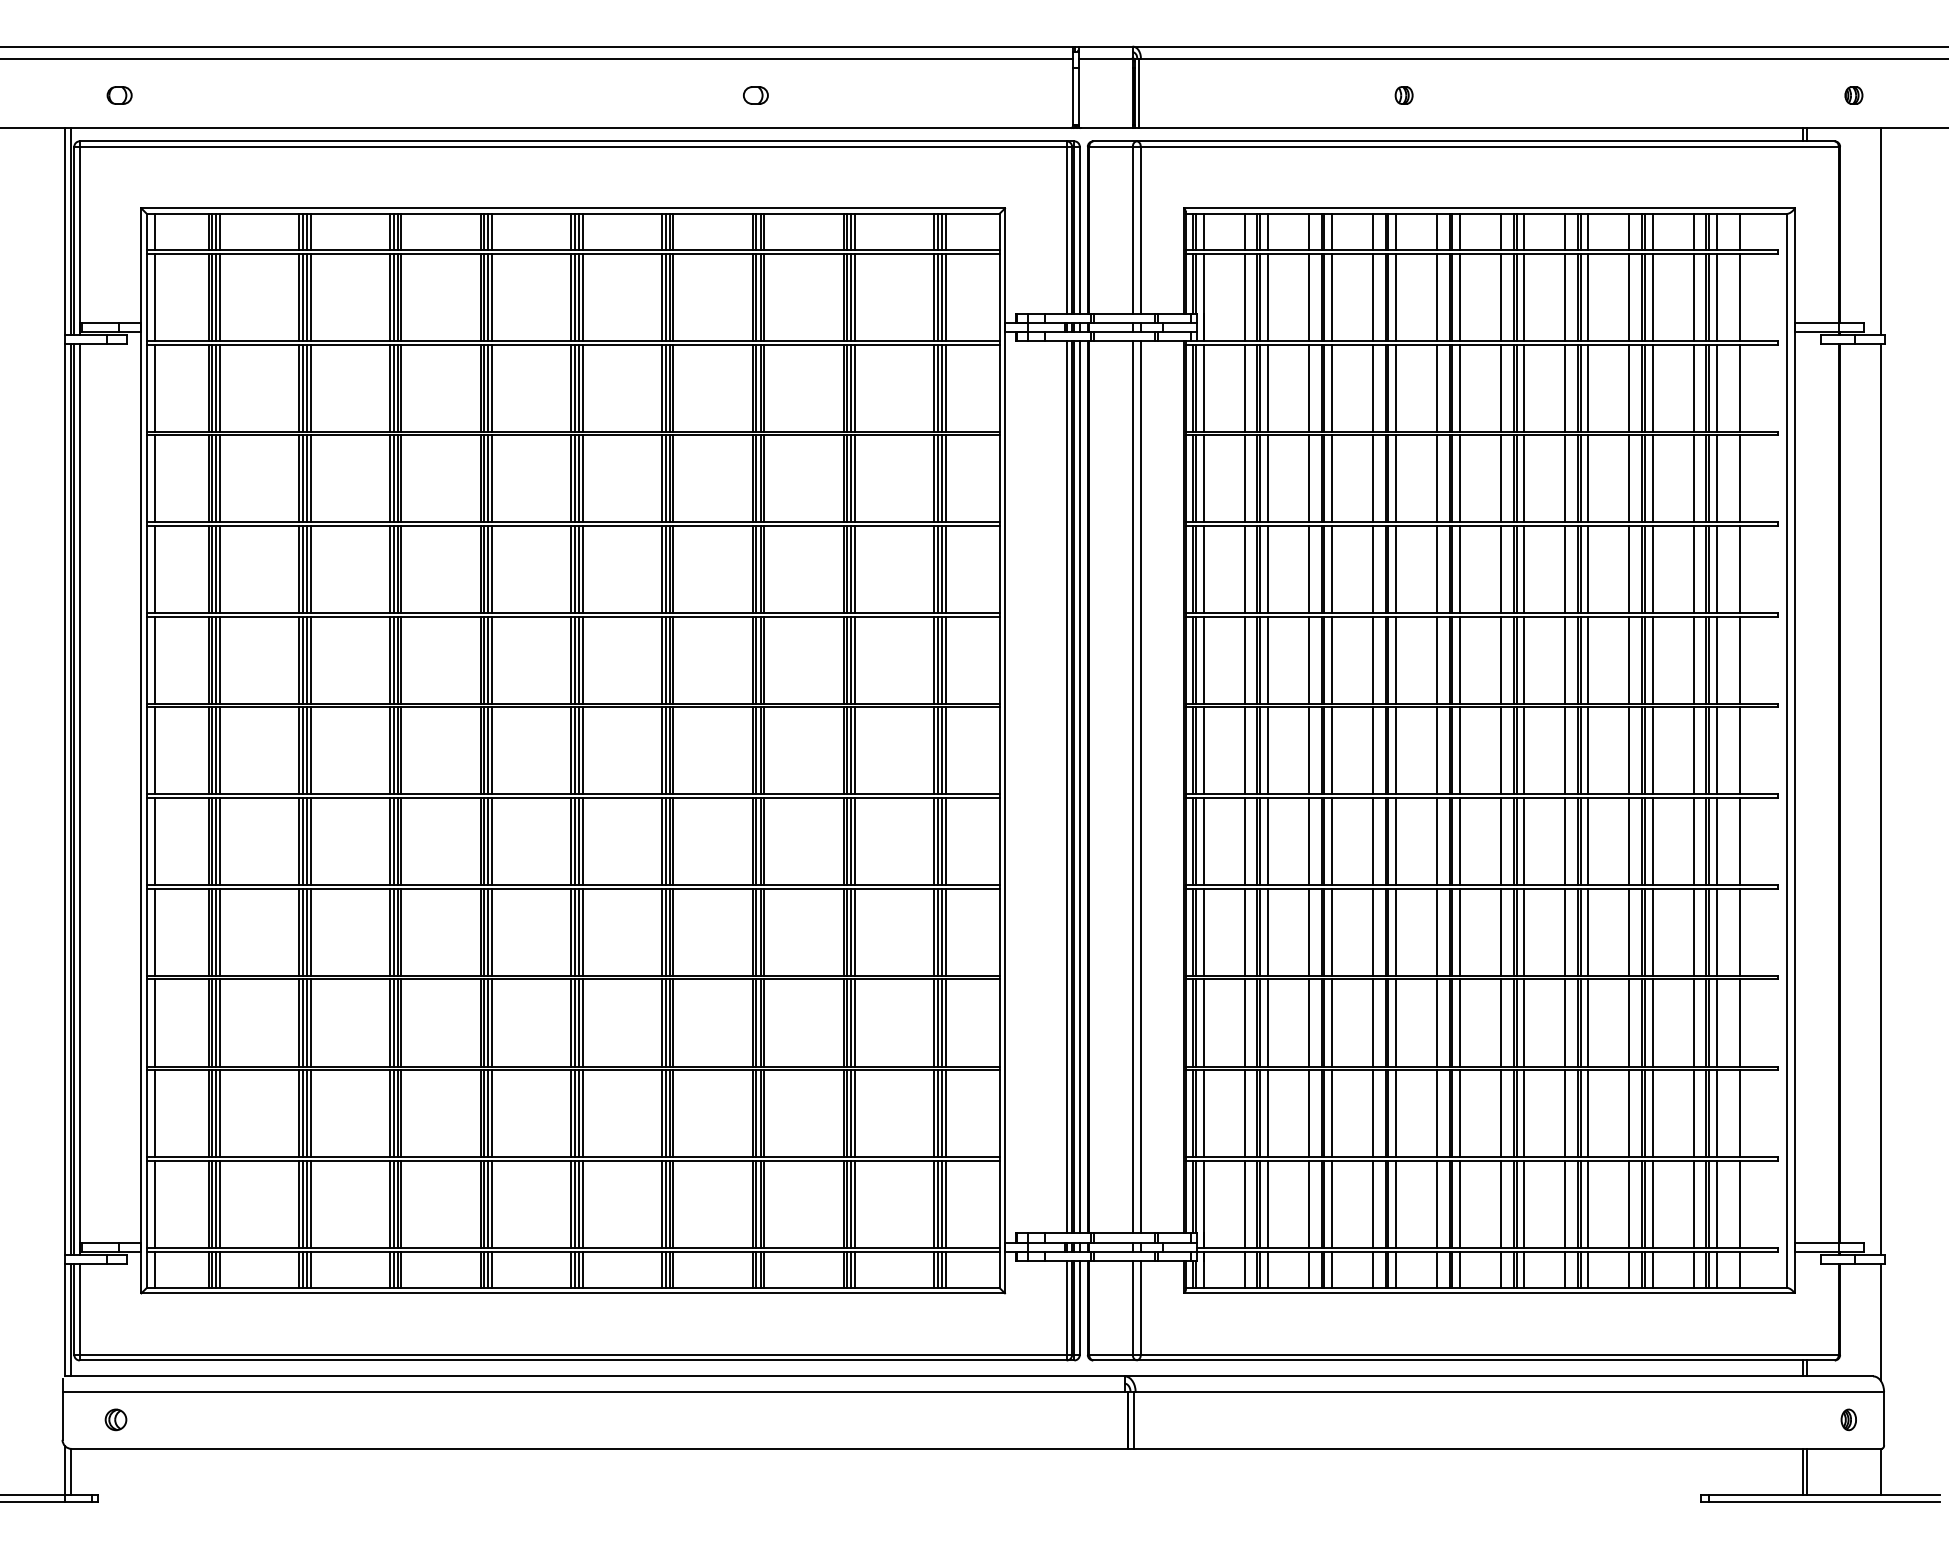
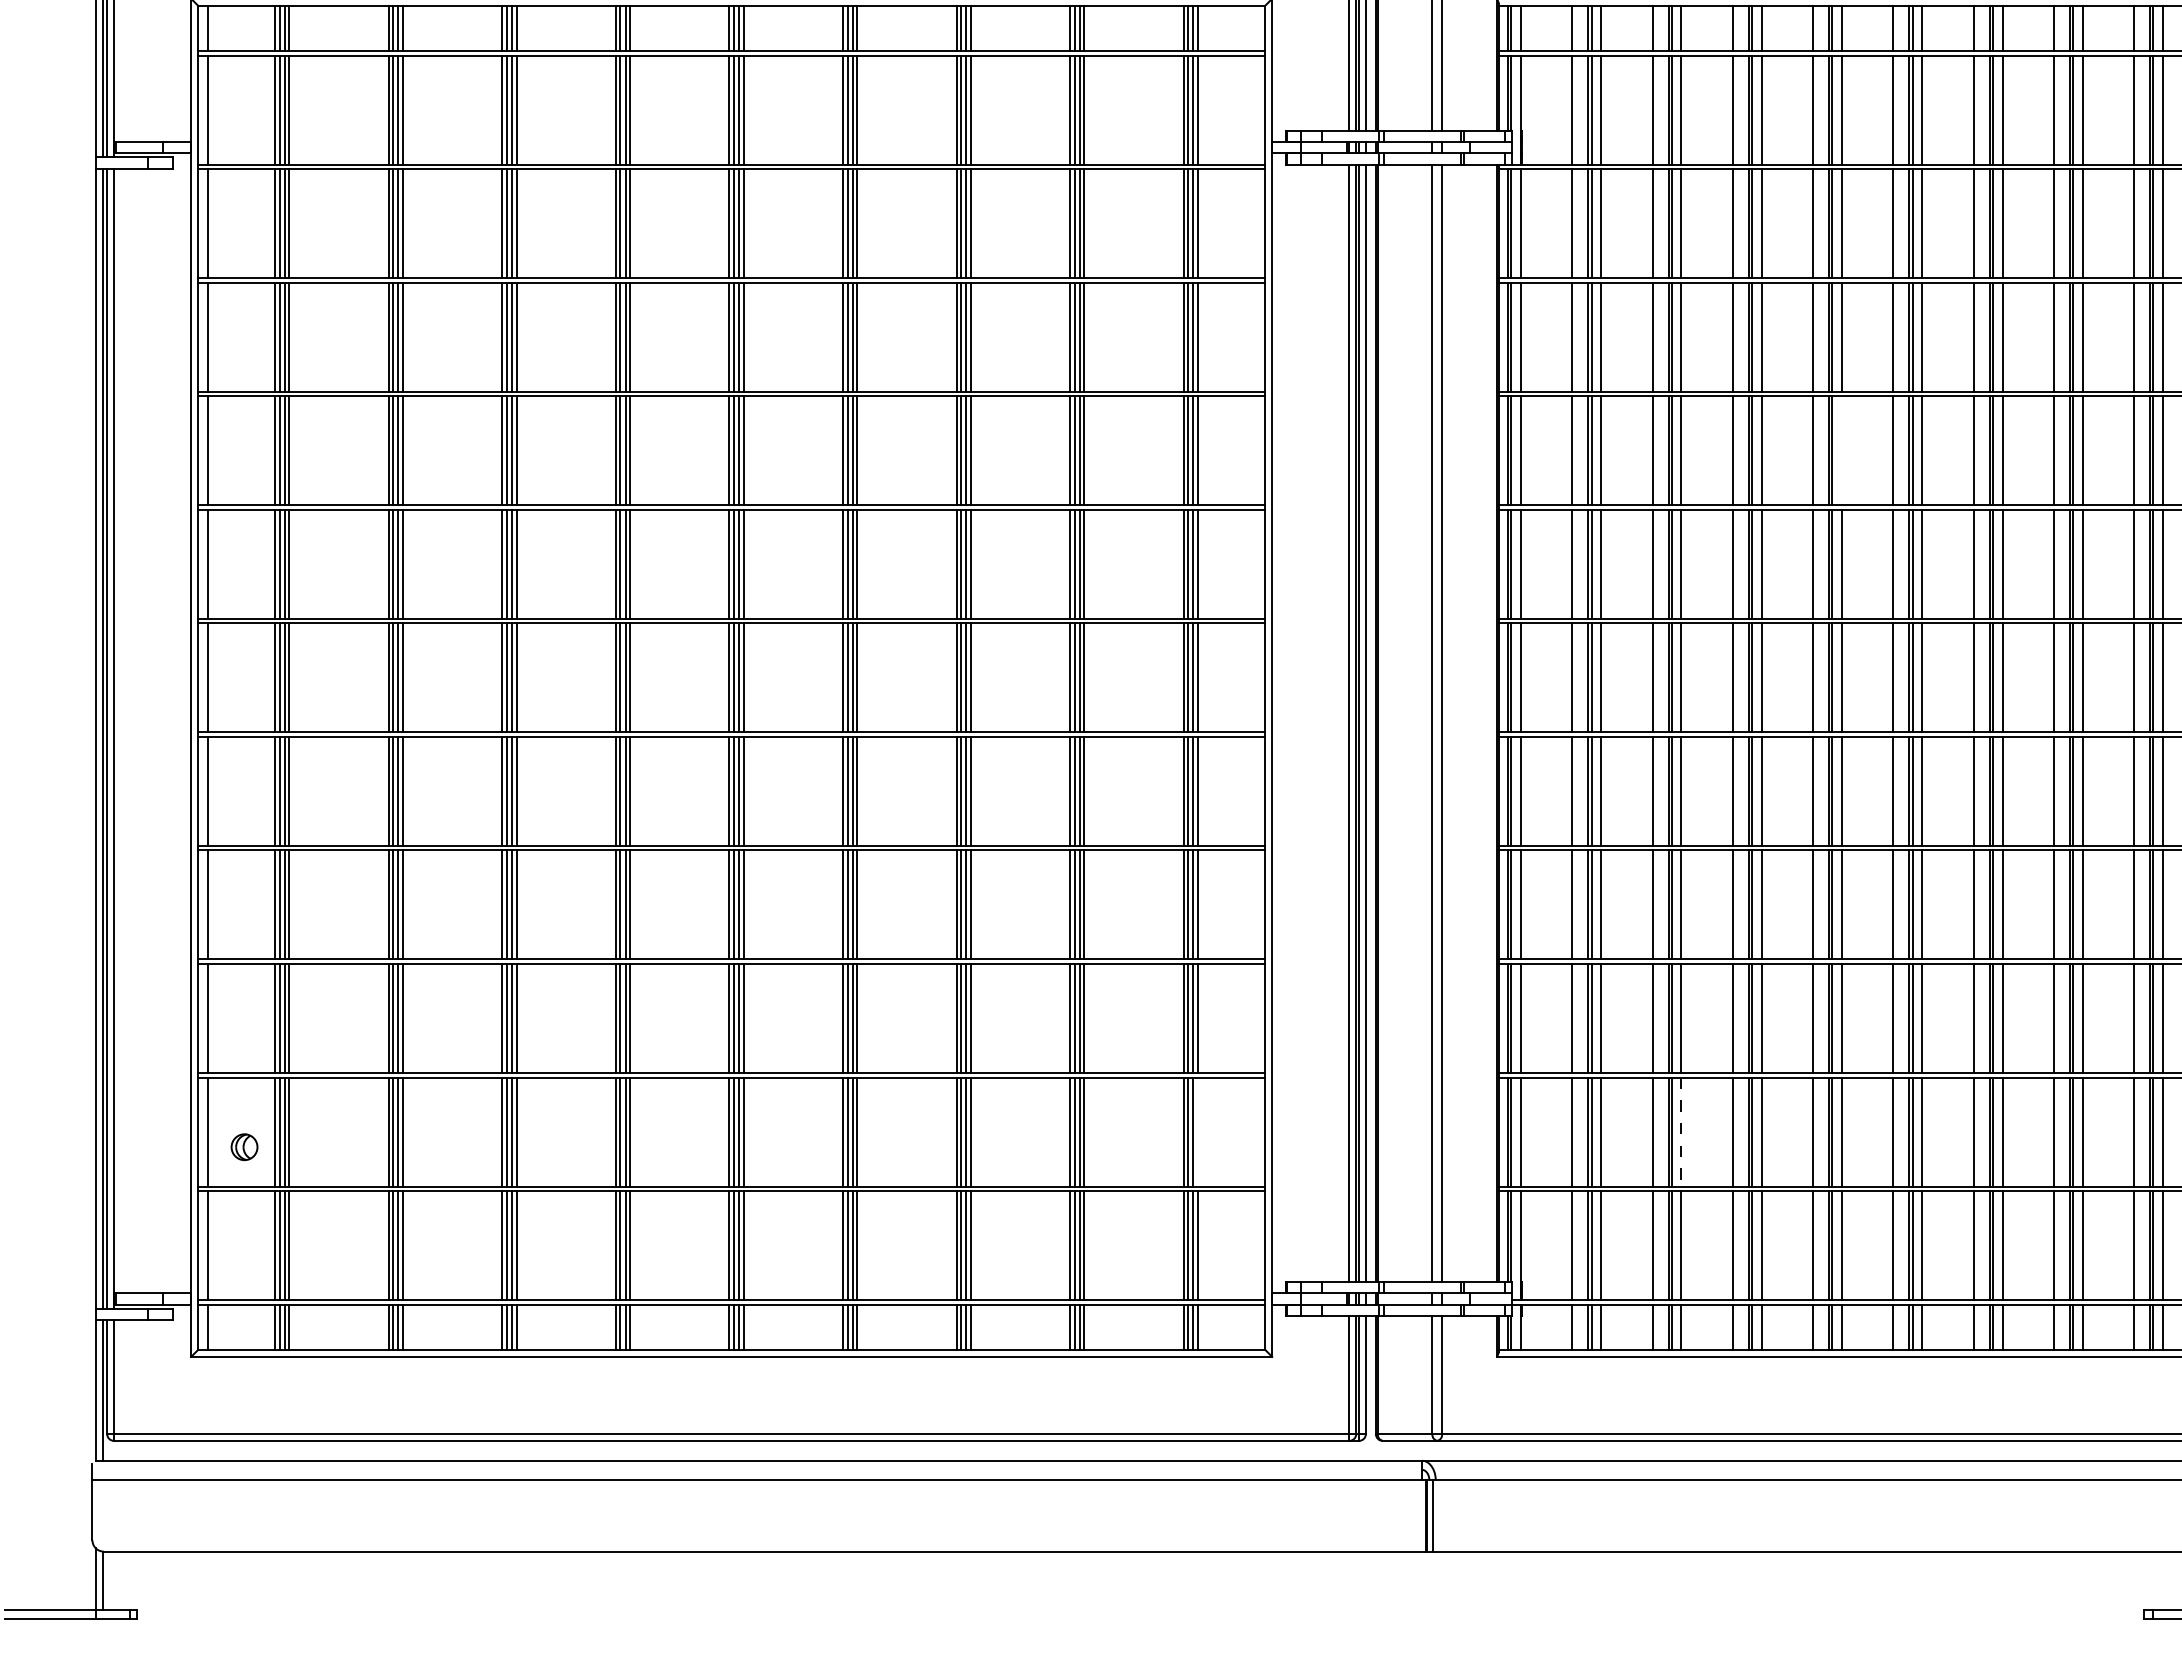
line: (1460, 569) -> (1842, 450), removed
line: (945, 1113) -> (1197, 1131), removed
line: (1331, 1113) -> (1680, 1131), solid -> dashed
part: (115, 1419) -> (243, 1146), moved

